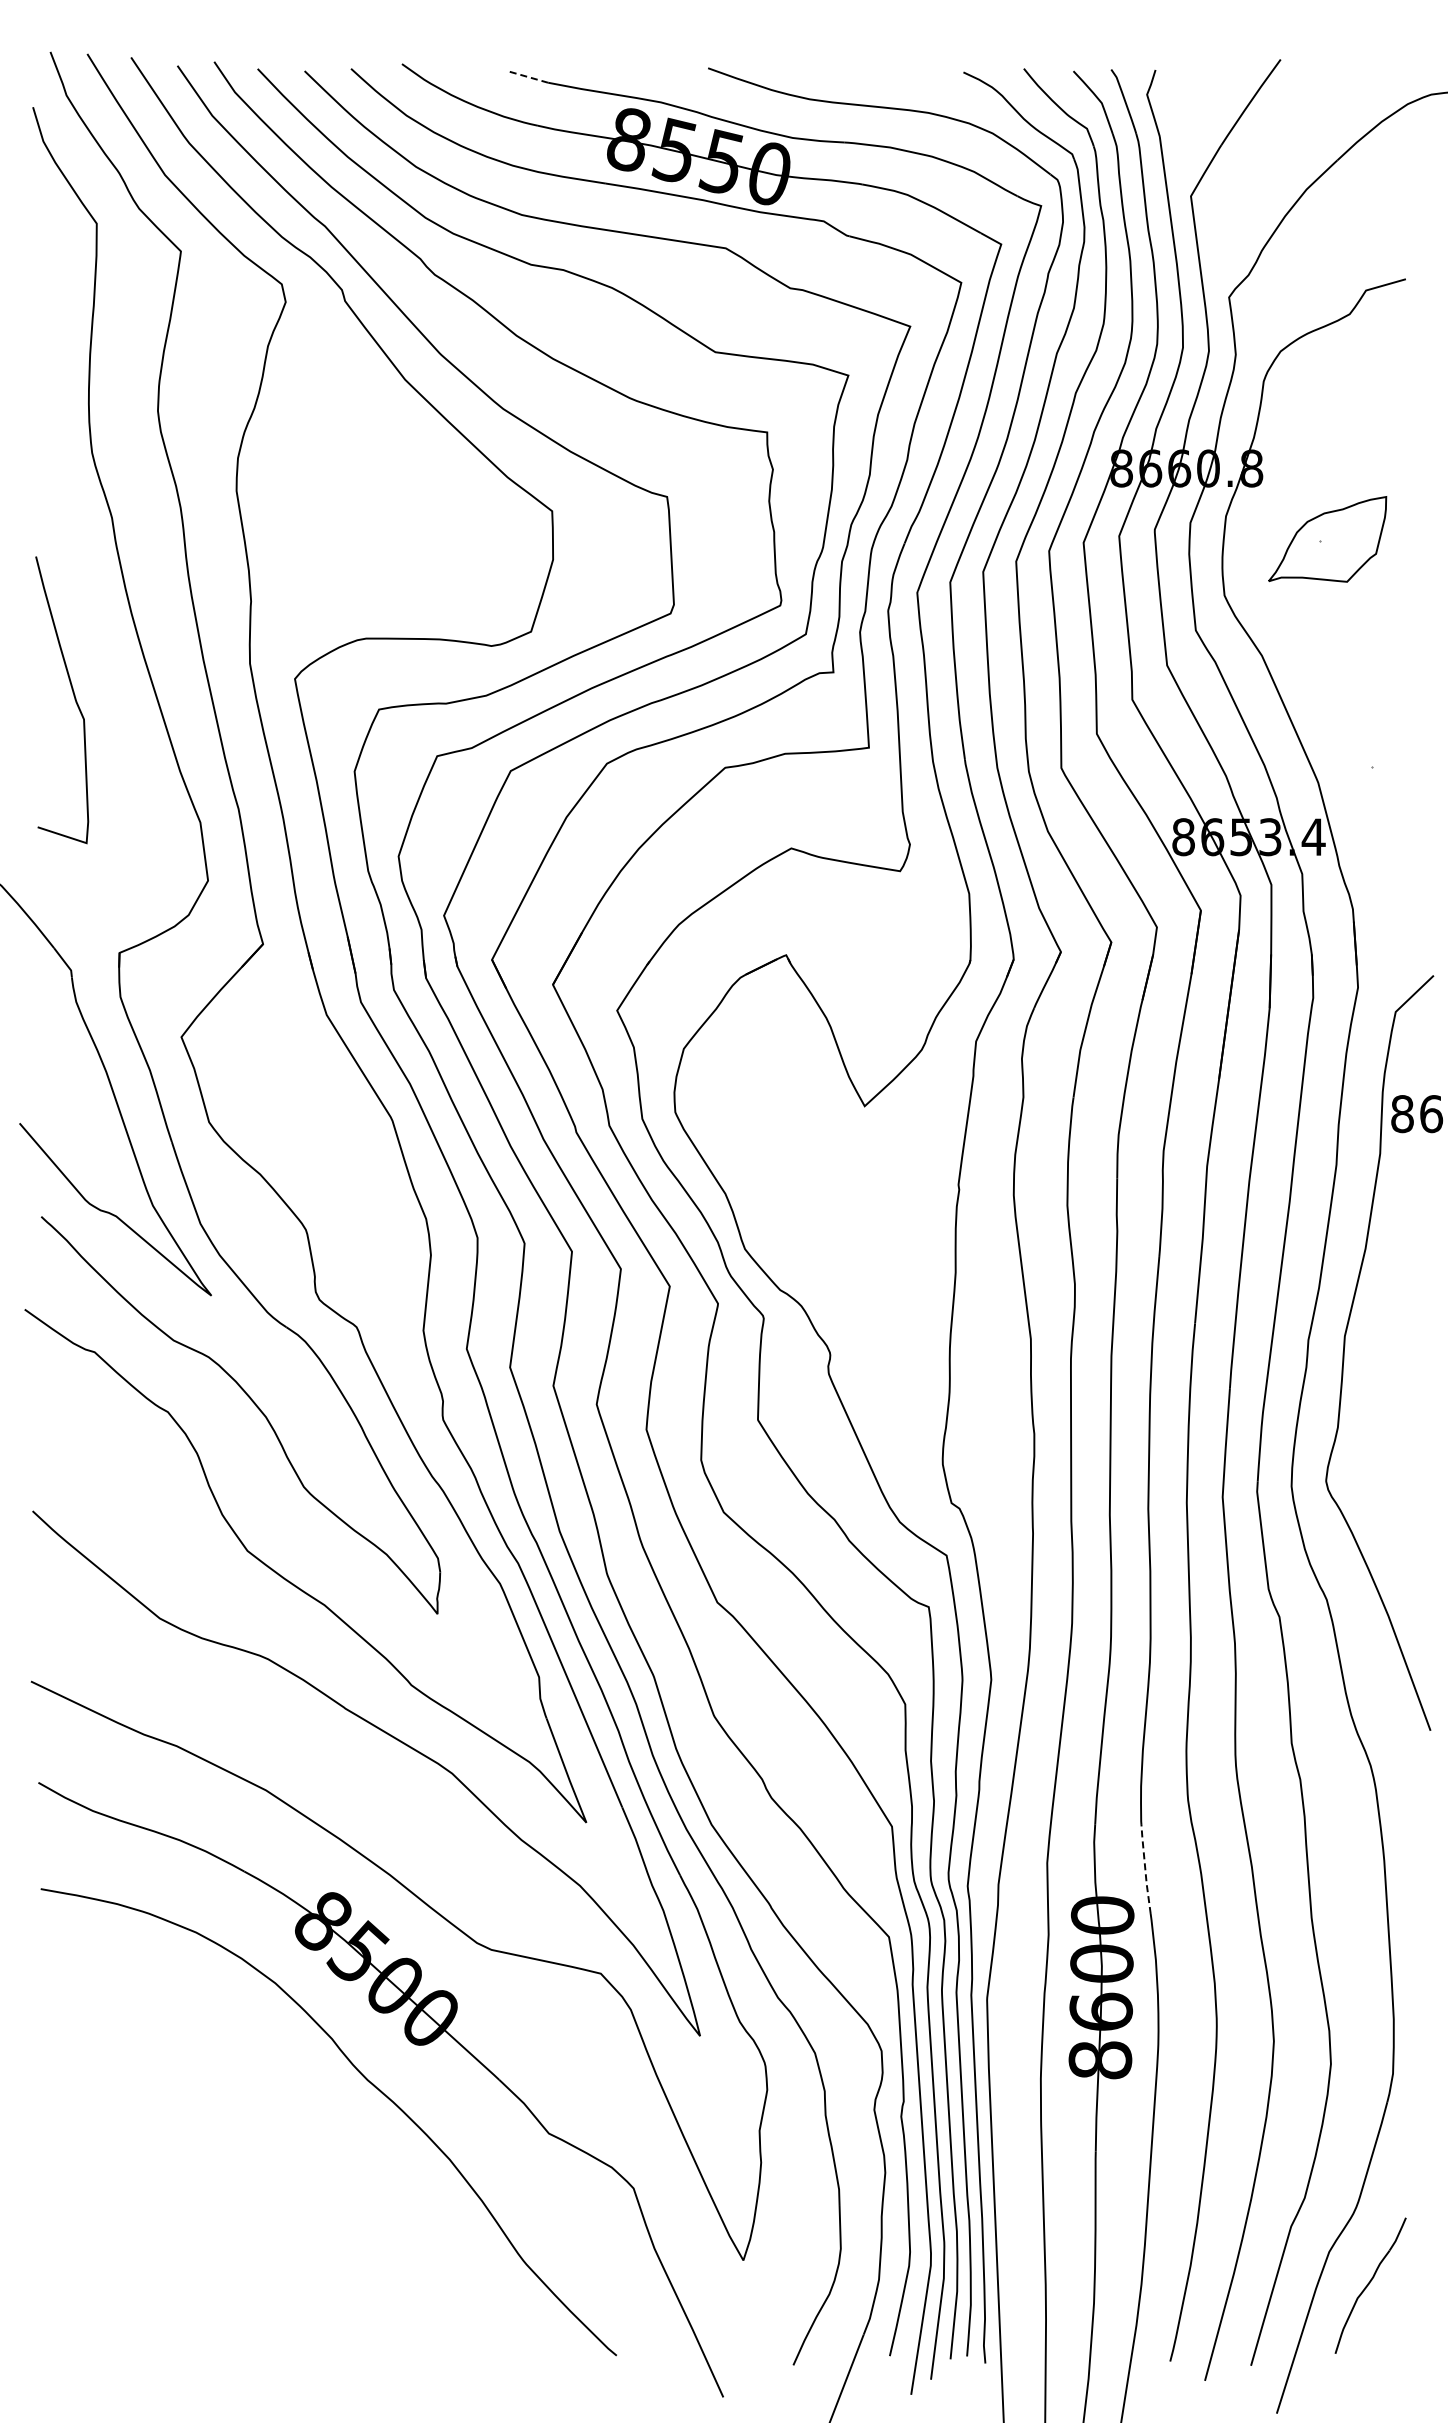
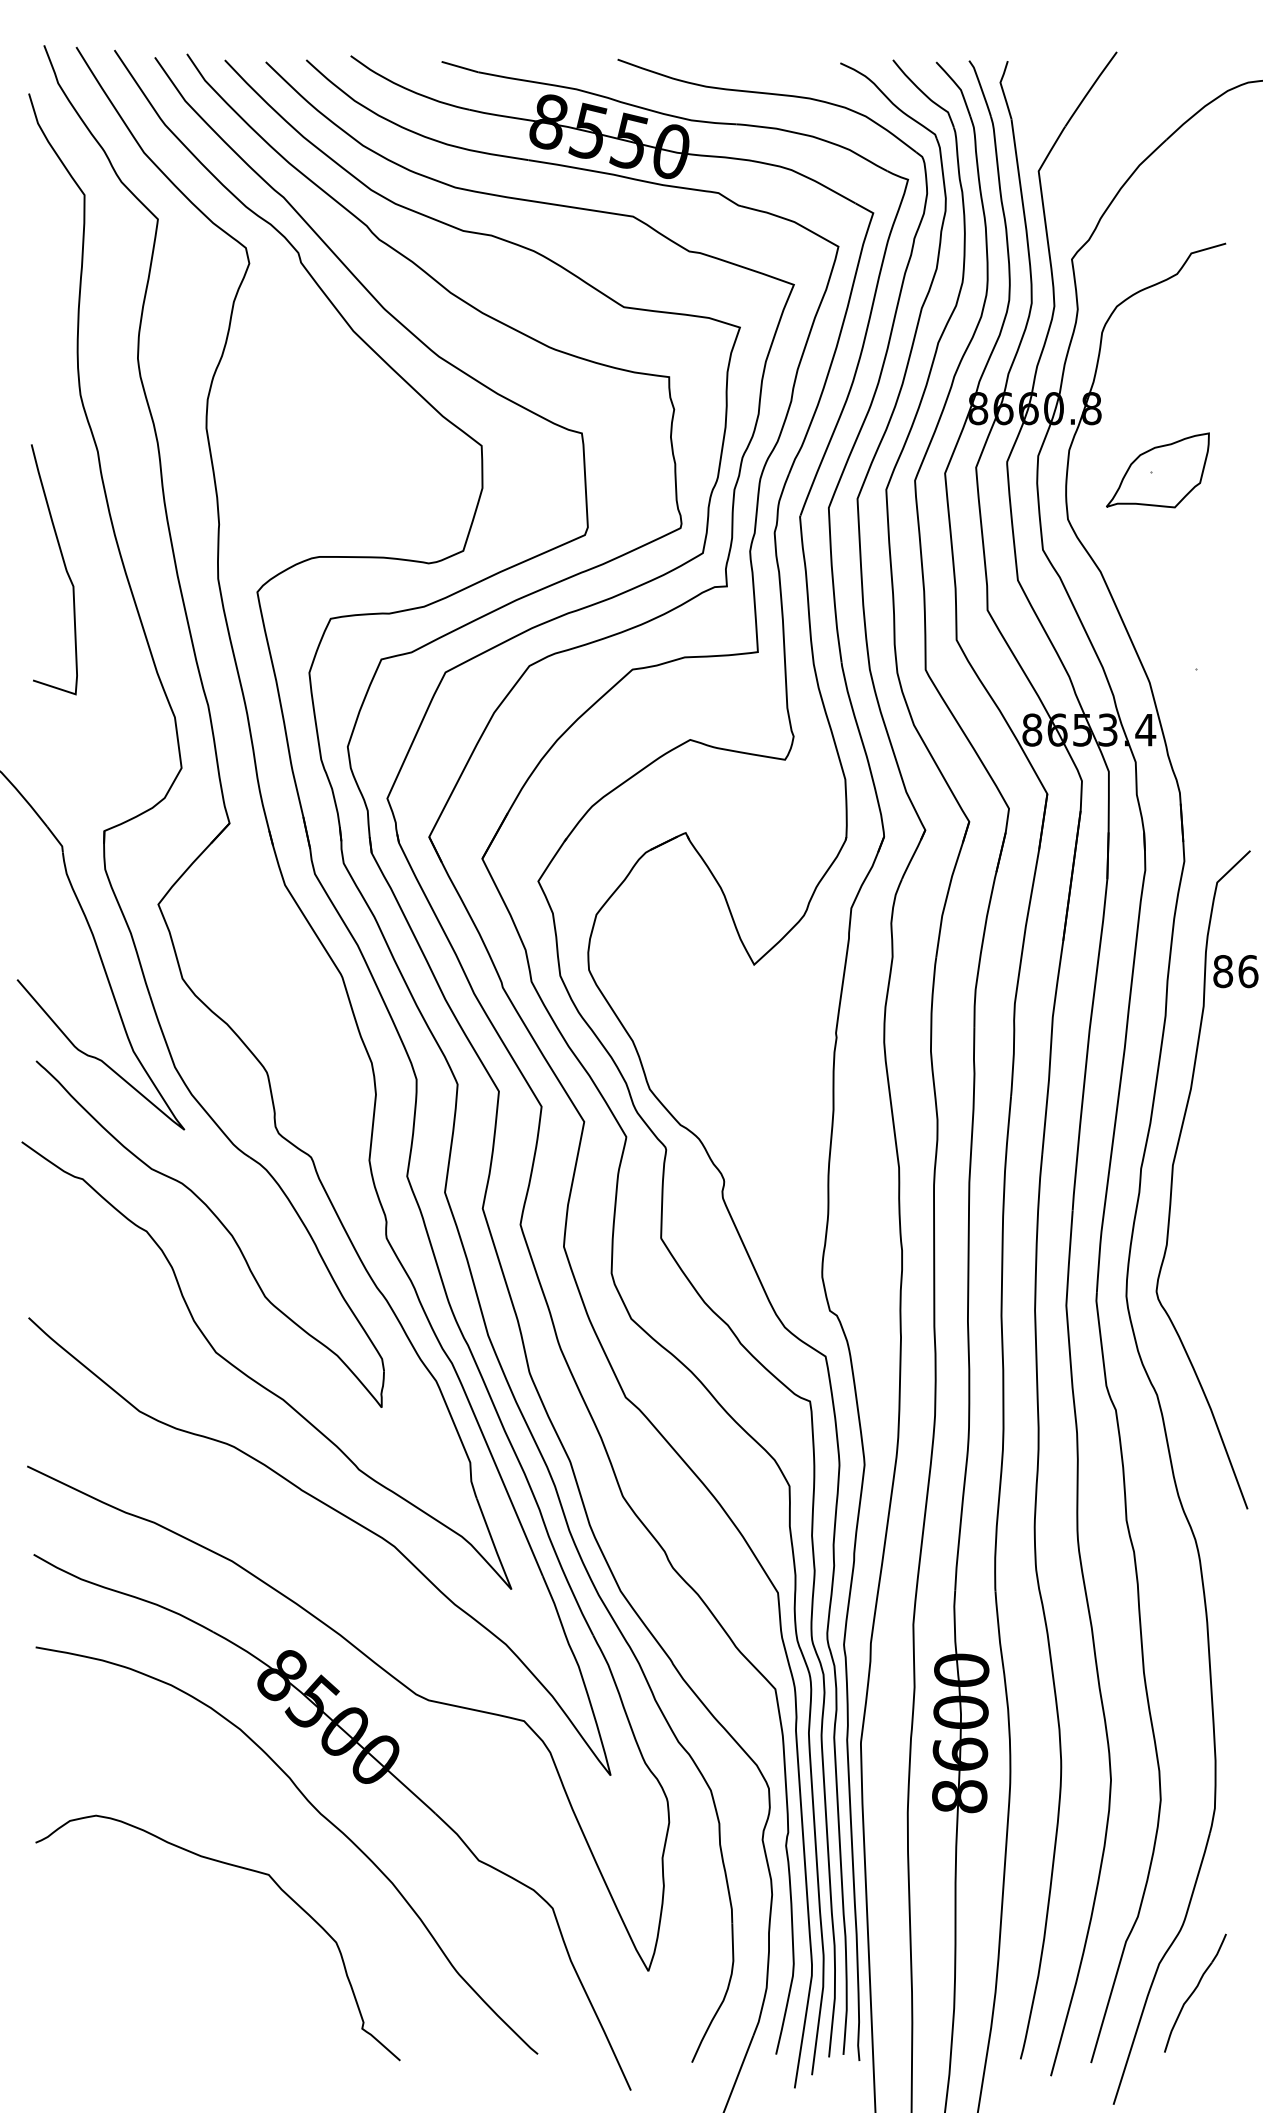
line: (528, 77) -> (461, 67), dashed -> solid
curve: (73, 696) -> (64, 566), moved
line: (1145, 1869) -> (999, 1630), dashed -> solid
curve: (271, 2141) -> (236, 1867), added

